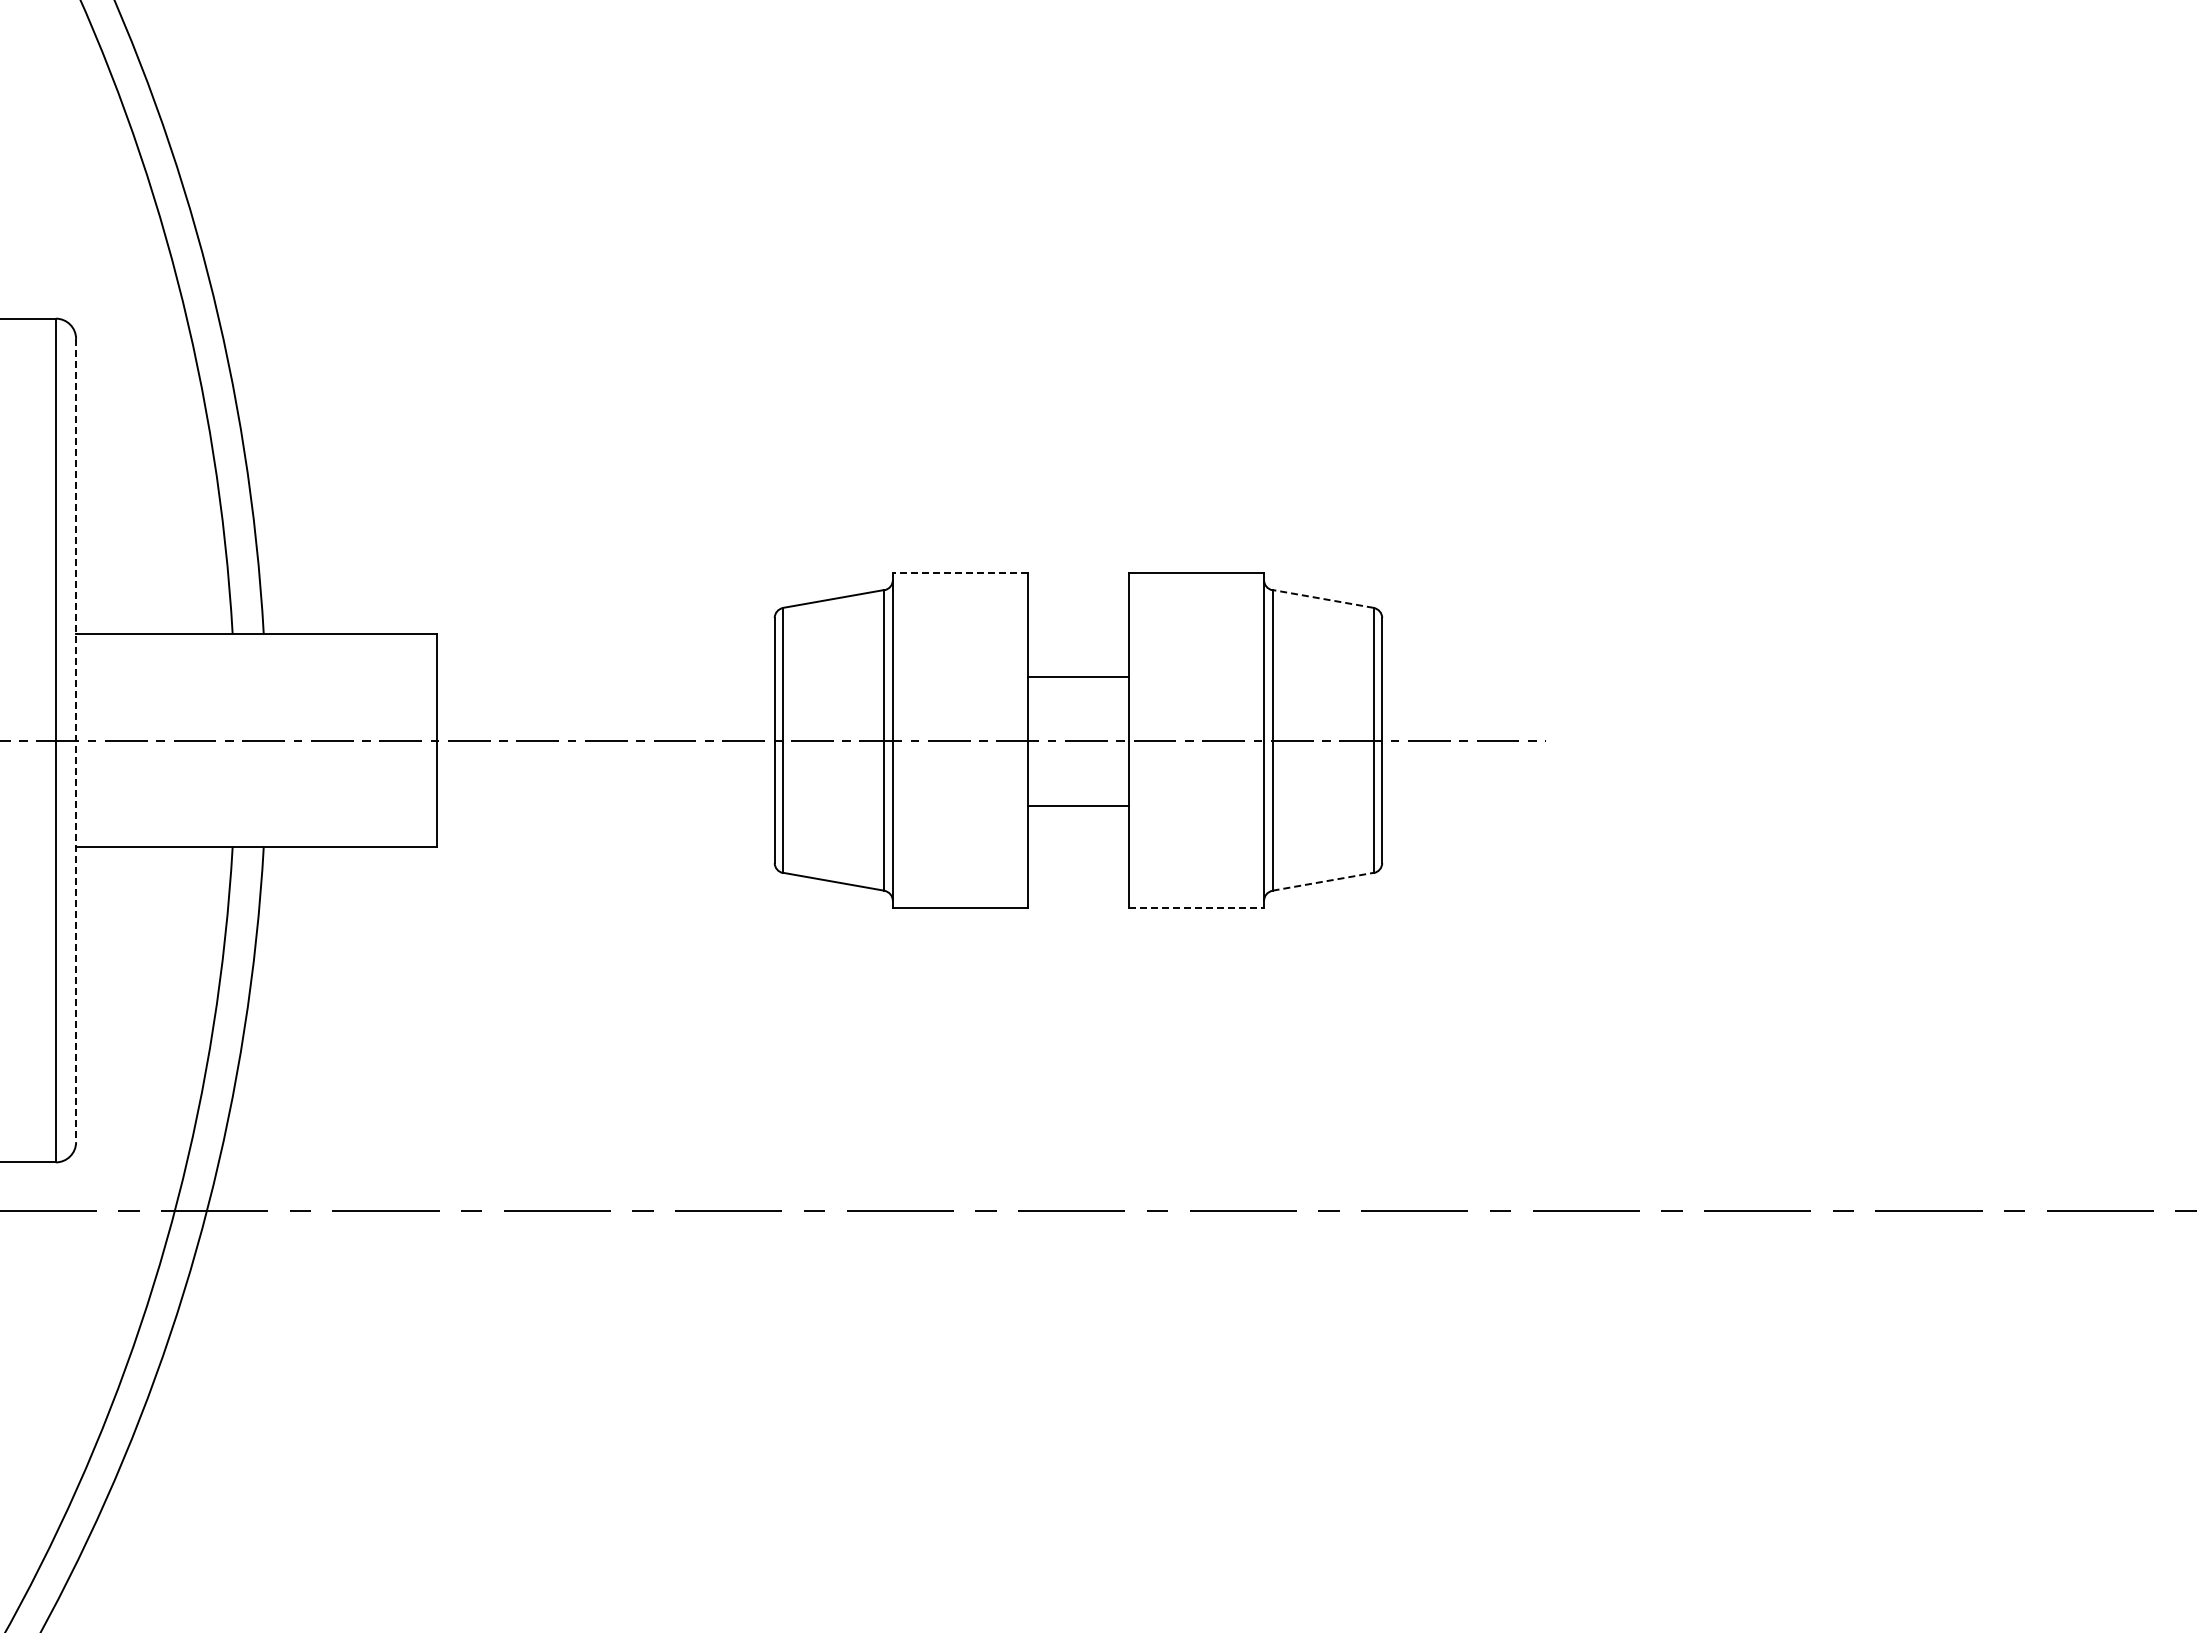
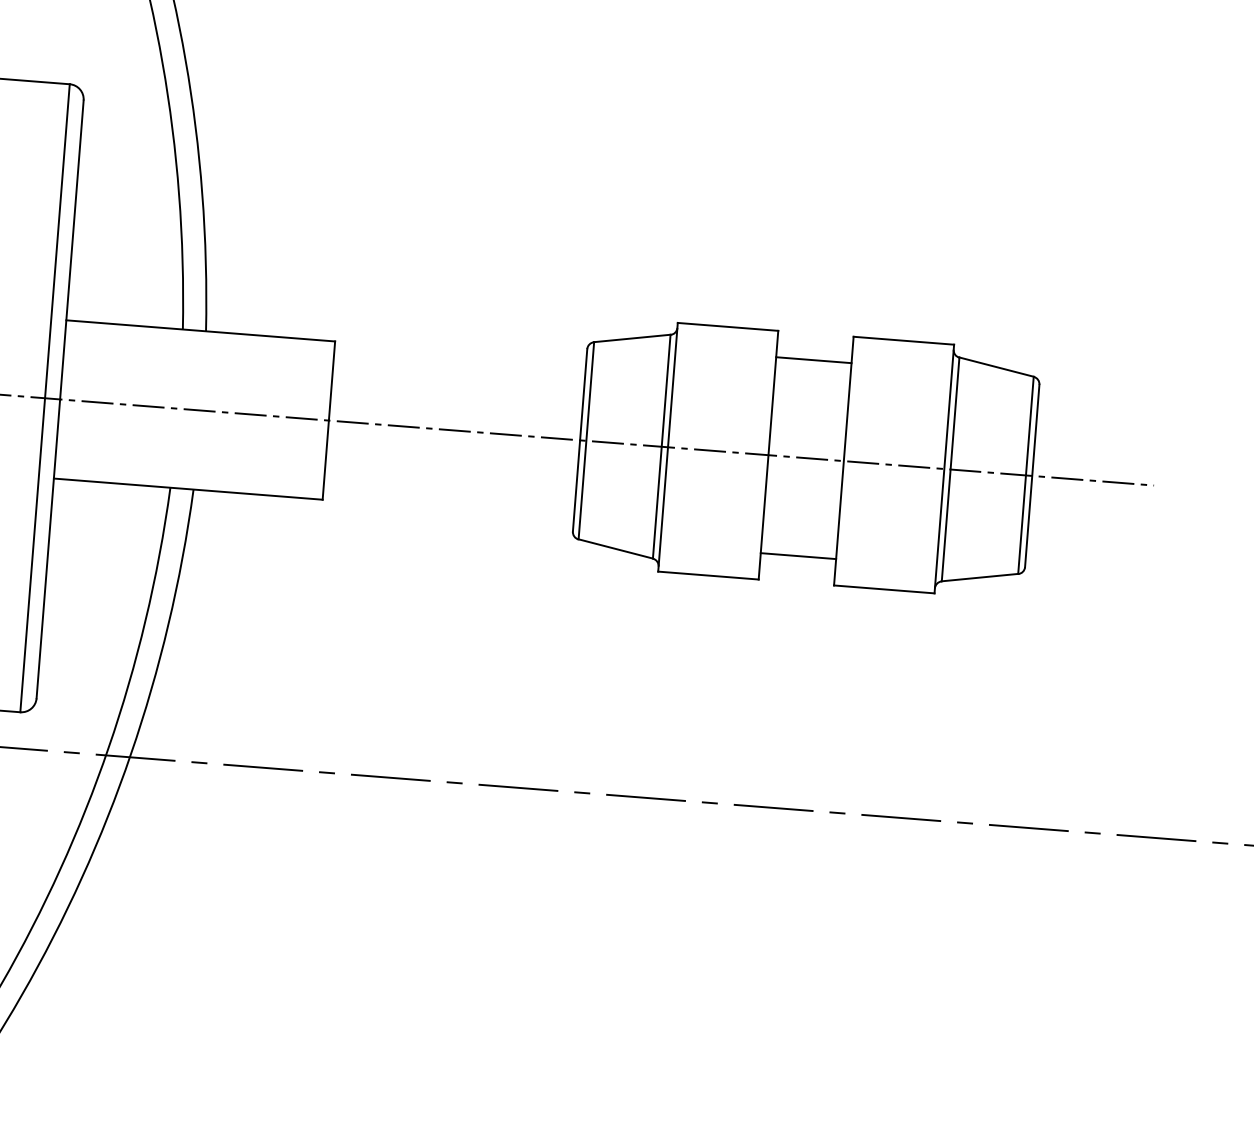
line: (959, 573) -> (727, 326), dashed -> solid
line: (1322, 598) -> (996, 366), dashed -> solid
line: (1078, 676) -> (813, 359), moved
line: (76, 740) -> (60, 399), dashed -> solid
line: (1078, 806) -> (798, 556), moved
line: (1323, 881) -> (980, 577), dashed -> solid
line: (1197, 907) -> (884, 589), dashed -> solid

